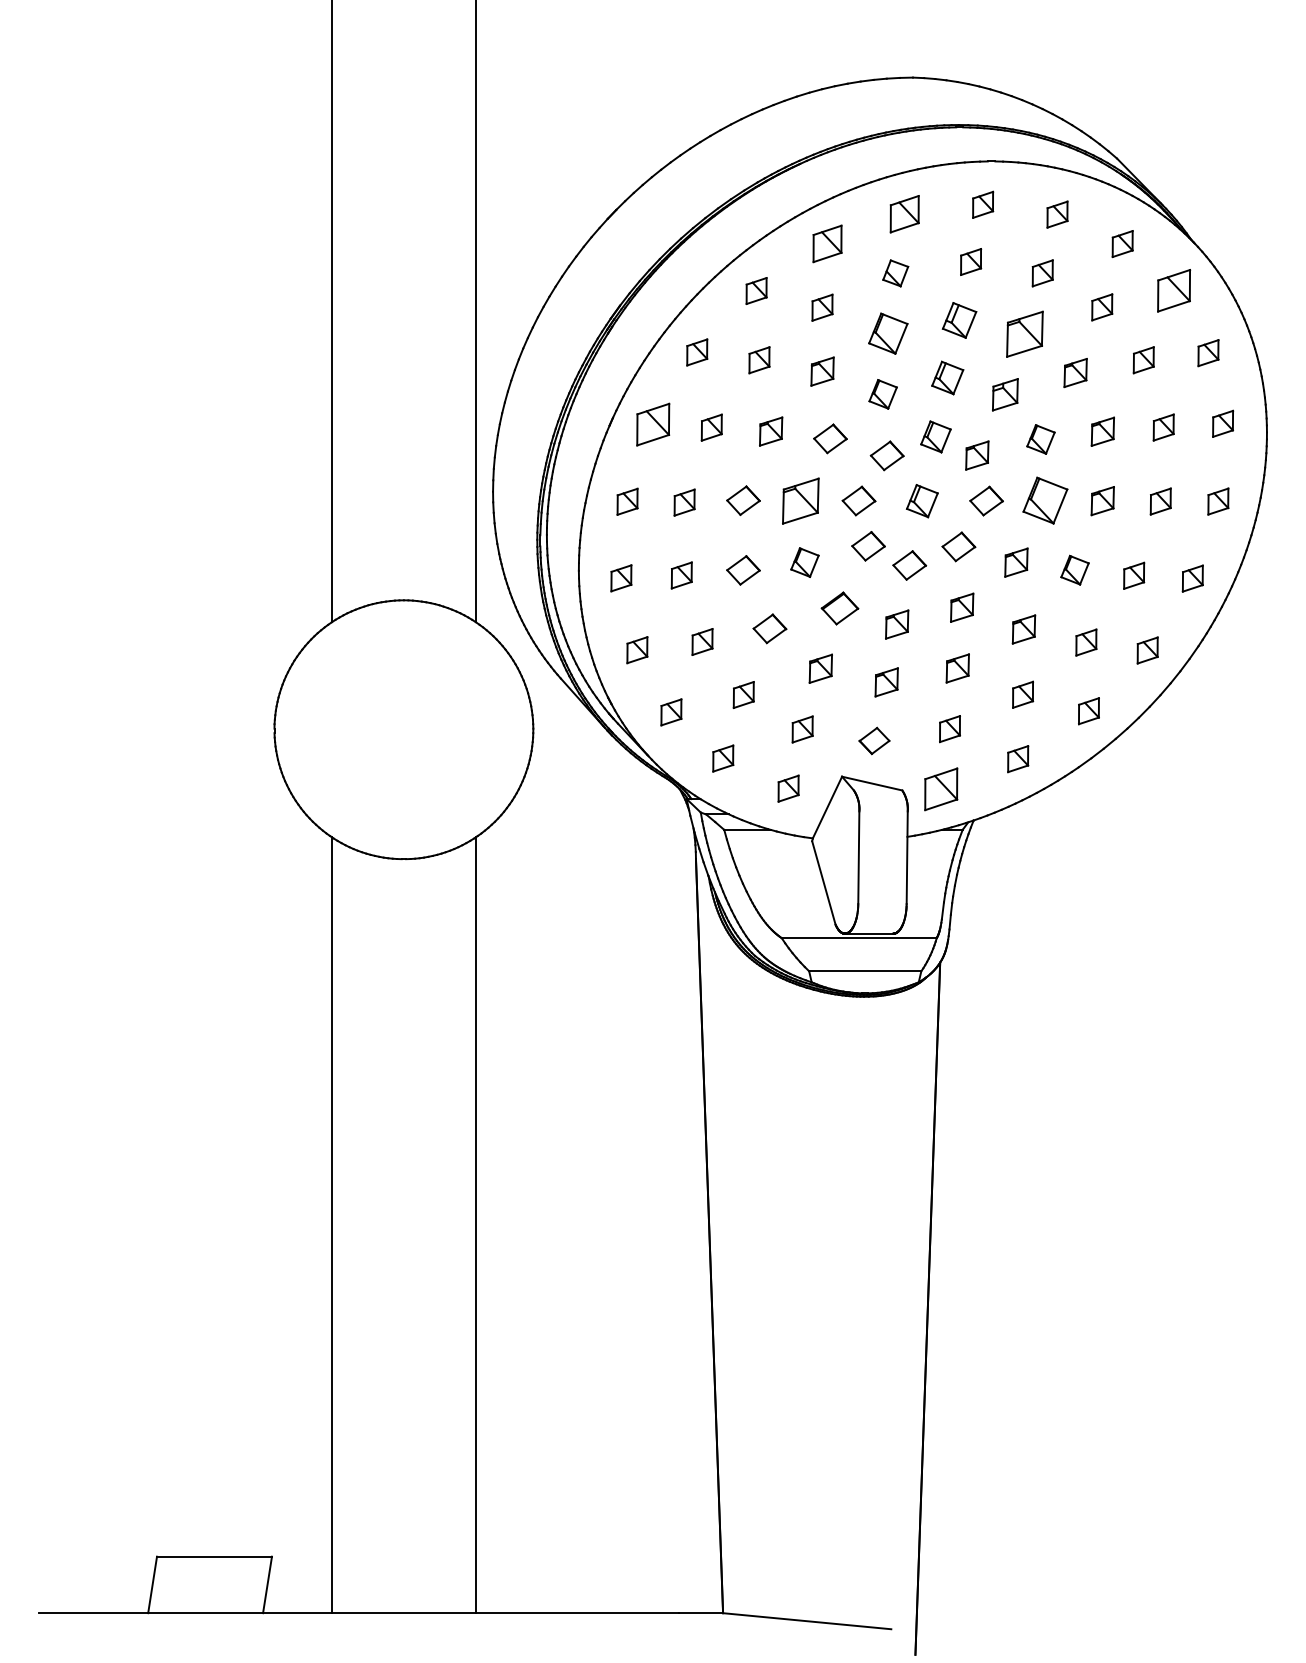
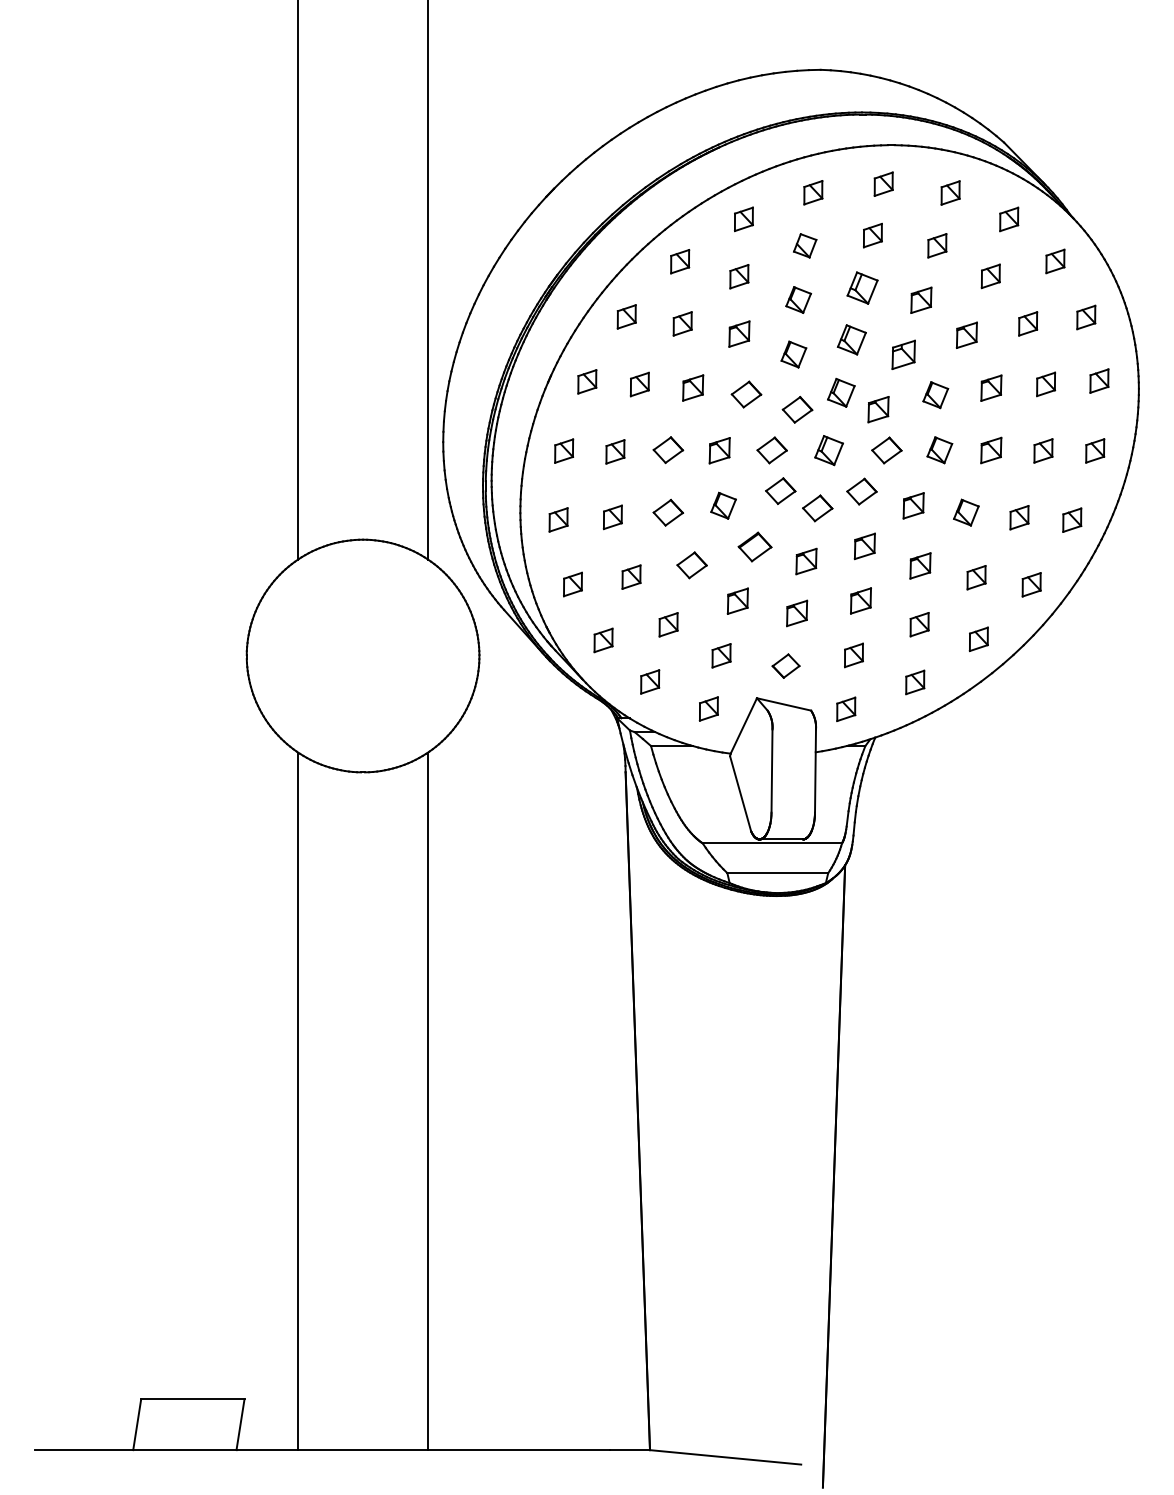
part: (904, 214) -> (813, 192), size x0.71
part: (827, 244) -> (743, 219), size x0.71
part: (1174, 290) -> (1055, 261), size x0.62
part: (888, 333) -> (798, 299), size x0.71
part: (1025, 333) -> (921, 299), size x0.62
part: (653, 424) -> (587, 381), size x0.62
part: (800, 501) -> (719, 450), size x0.62
part: (1045, 501) -> (939, 450), size x0.62
part: (941, 788) -> (846, 708), size x0.62

